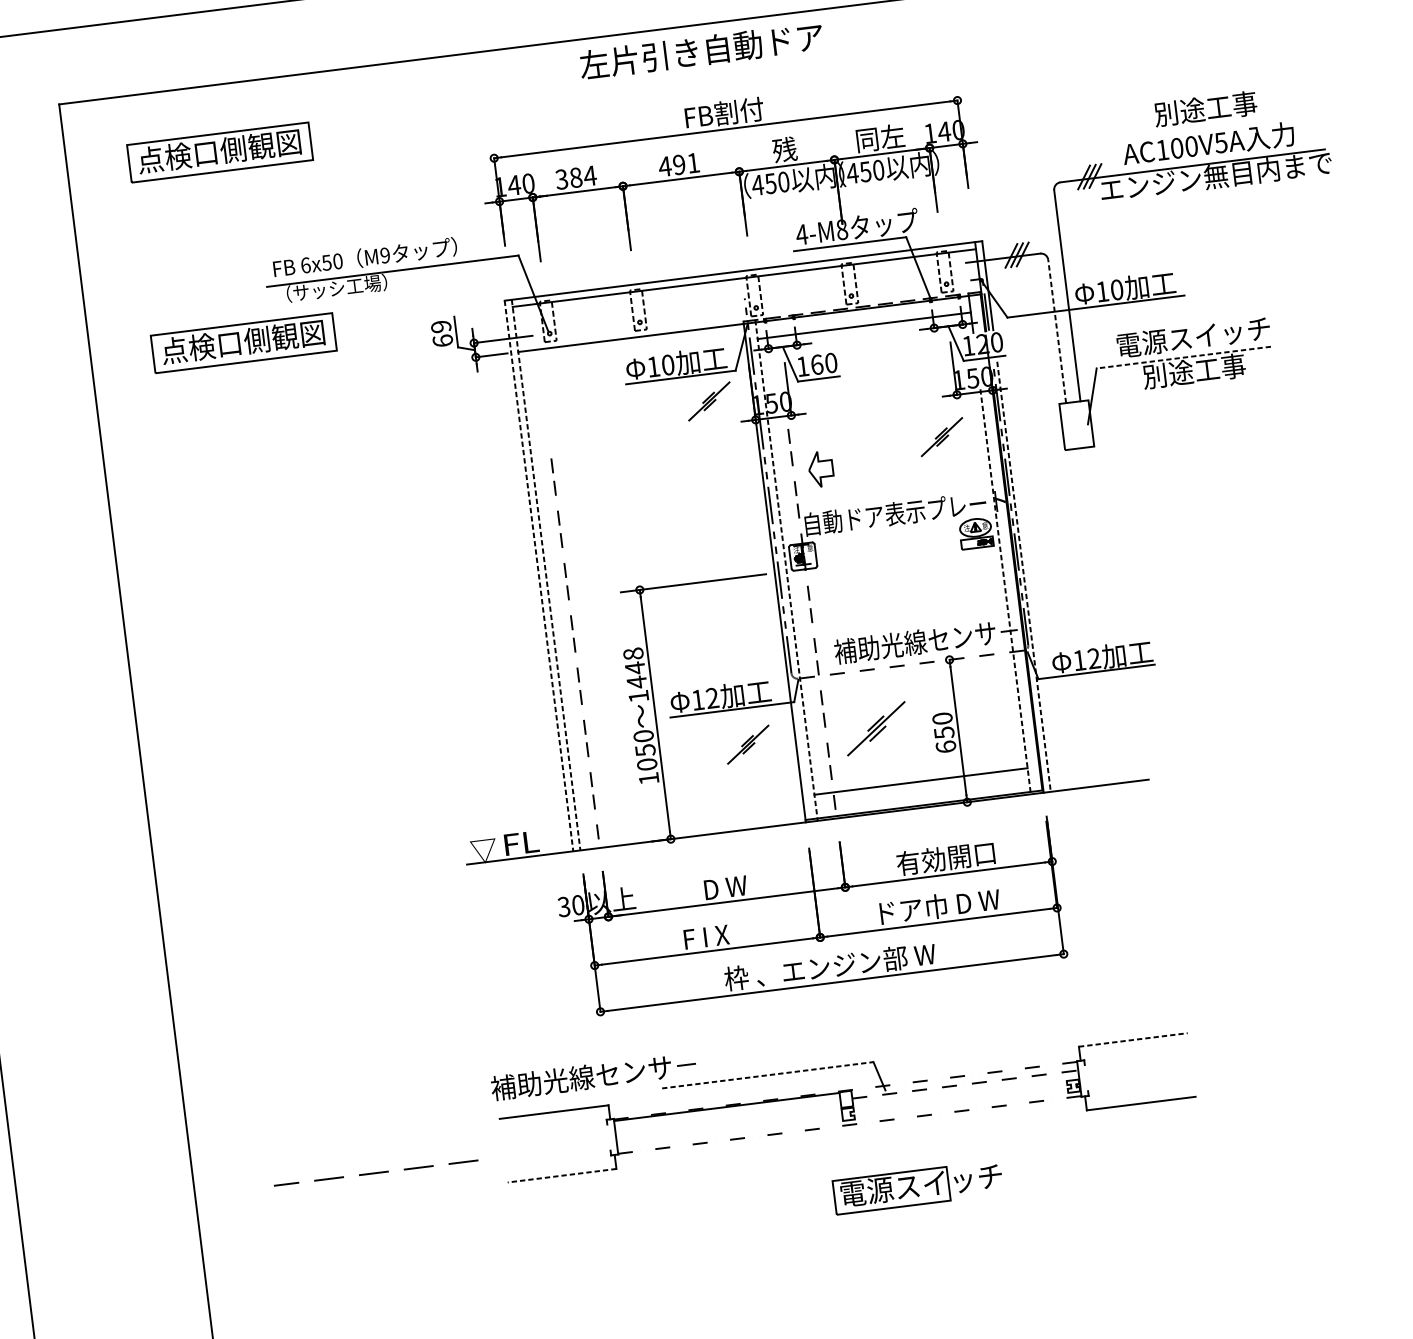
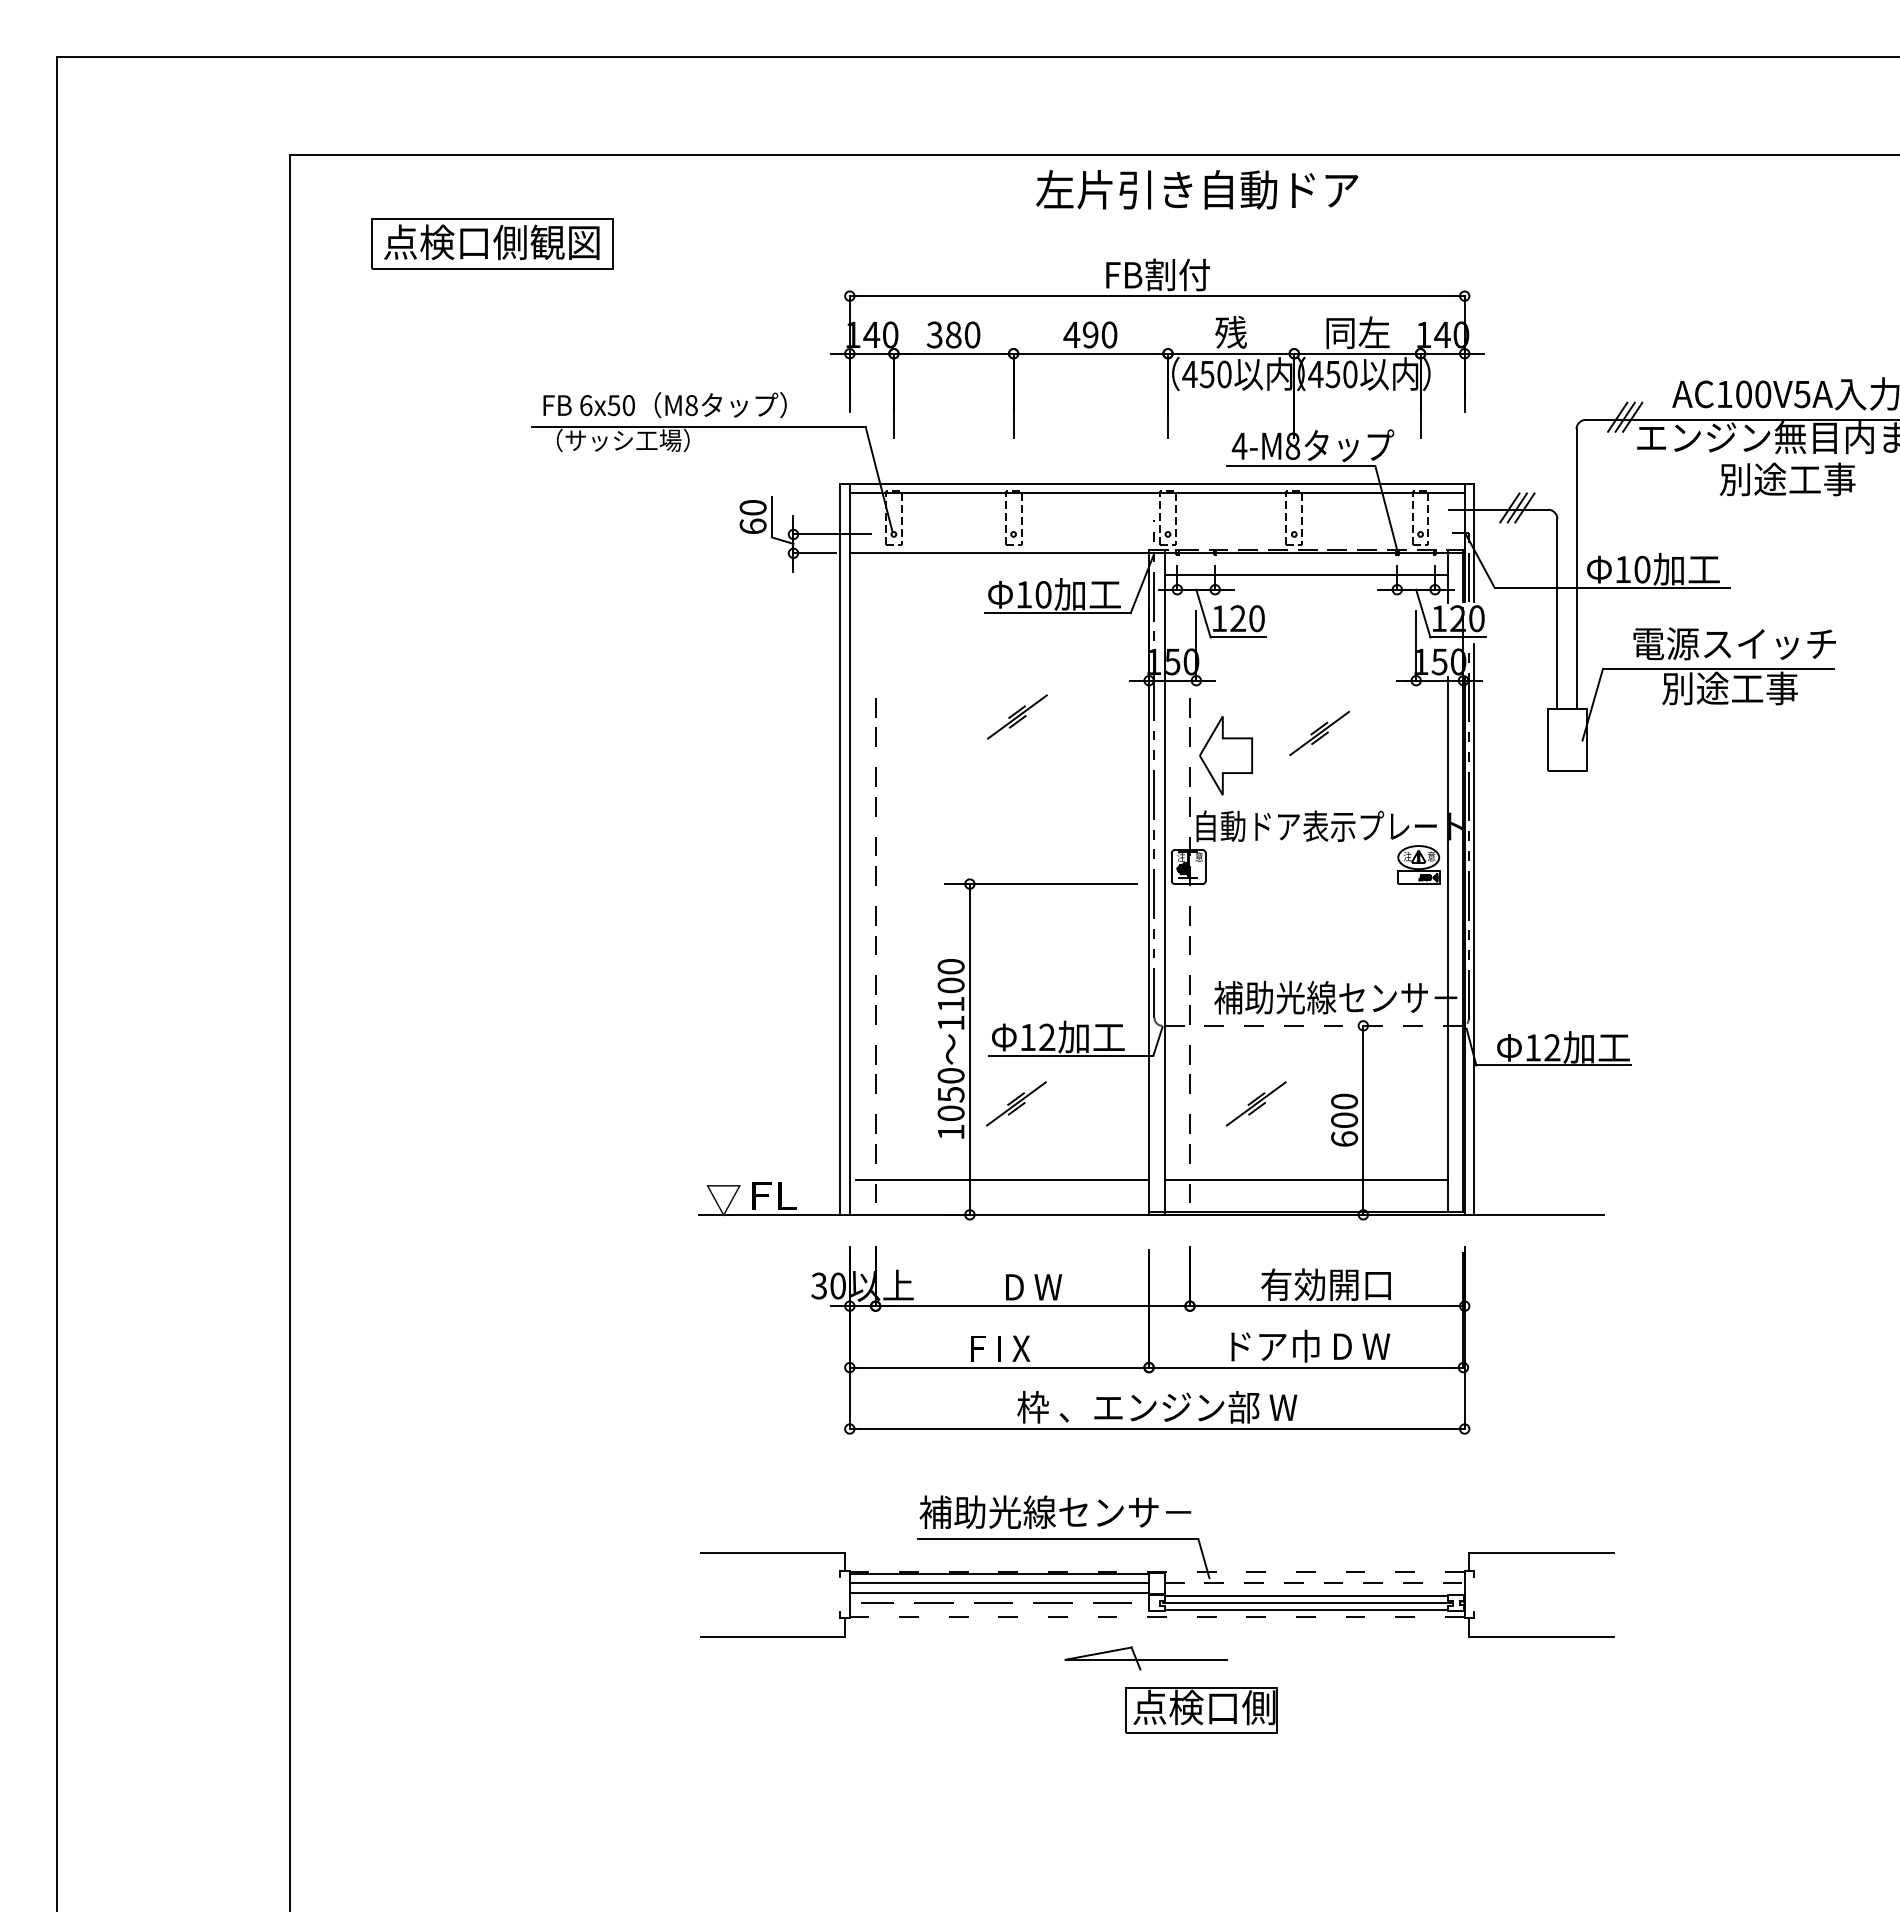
text: (701, 50) -> (1197, 189), moved
text: (1205, 108) -> (1787, 479), moved
text: (693, 162) -> (1109, 334), 491 -> 490
text: (589, 175) -> (971, 334), 384 -> 380
text: (385, 255) -> (691, 405), M9 -> M8
text: (440, 326) -> (752, 507), 69 -> 60
line: (1057, 330) -> (1557, 613), dashed -> solid
part: (243, 342) -> (492, 496), removed
line: (1183, 357) -> (1718, 668), dashed -> solid
text: (817, 364) -> (1238, 618), 160 -> 120
part: (709, 401) -> (1017, 716), moved
part: (941, 437) -> (1319, 733), moved
part: (821, 469) -> (1226, 755), size x1.67
line: (786, 571) -> (1164, 883), dashed -> solid
line: (545, 575) -> (849, 849), dashed -> solid
line: (539, 576) -> (840, 849), dashed -> solid
line: (1024, 576) -> (1474, 929), dashed -> solid
line: (1005, 590) -> (1447, 944), dashed -> solid
text: (634, 668) -> (950, 985), 1448 -> 1100
part: (875, 728) -> (1255, 1103), size x0.71
text: (944, 732) -> (1344, 1120), 650 -> 600
part: (748, 744) -> (1016, 1103), moved
line: (692, 810) -> (1002, 1180), added
line: (1134, 1039) -> (1542, 1552), dashed -> solid
text: (593, 1075) -> (1055, 1511), moved
line: (768, 1075) -> (1058, 1539), dashed -> solid
line: (959, 1095) -> (1305, 1596), added
line: (960, 1100) -> (1306, 1603), added
line: (960, 1105) -> (1305, 1610), added
line: (727, 1114) -> (999, 1583), added
line: (728, 1120) -> (999, 1592), added
part: (844, 1157) -> (1145, 1658), added
line: (376, 1172) -> (996, 1602), moved
line: (561, 1175) -> (772, 1636), dashed -> solid
text: (921, 1185) -> (1240, 1707), 電源スイッチ -> 点検口側

